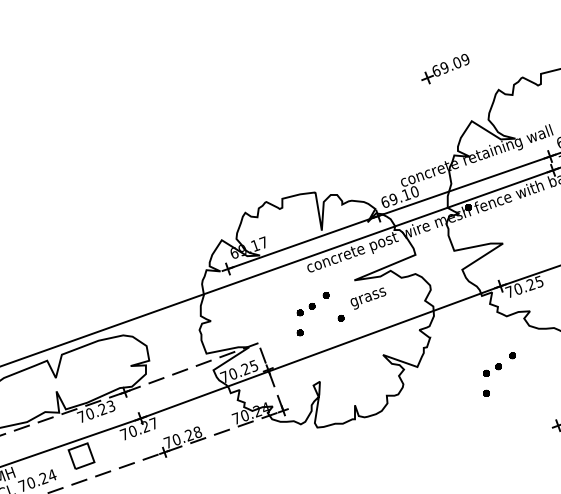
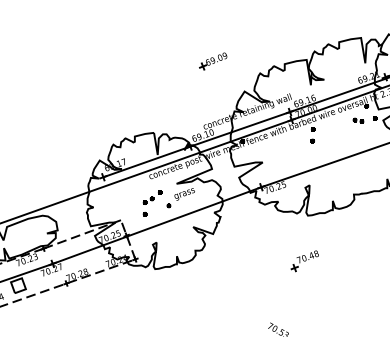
part: (445, 69) -> (213, 61), moved
part: (499, 374) -> (260, 238), removed

